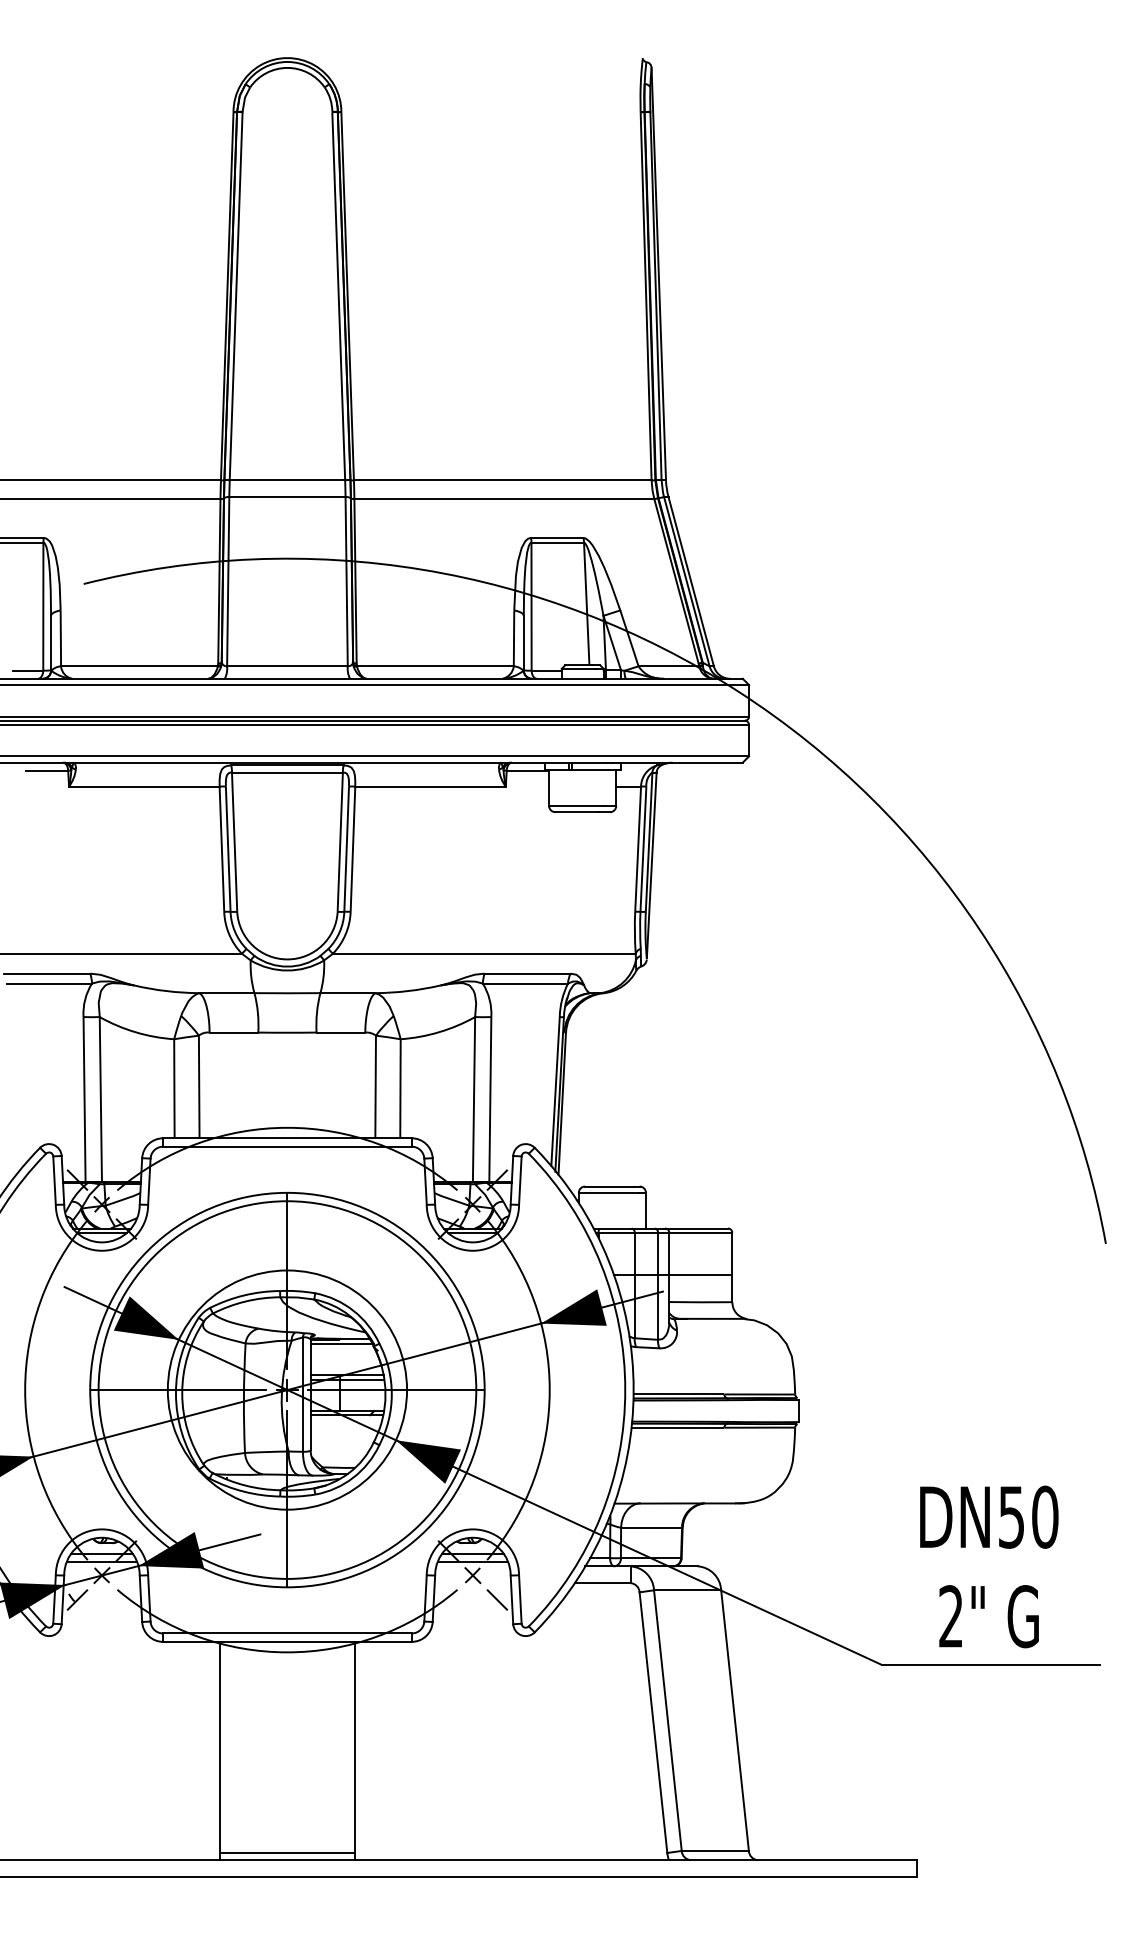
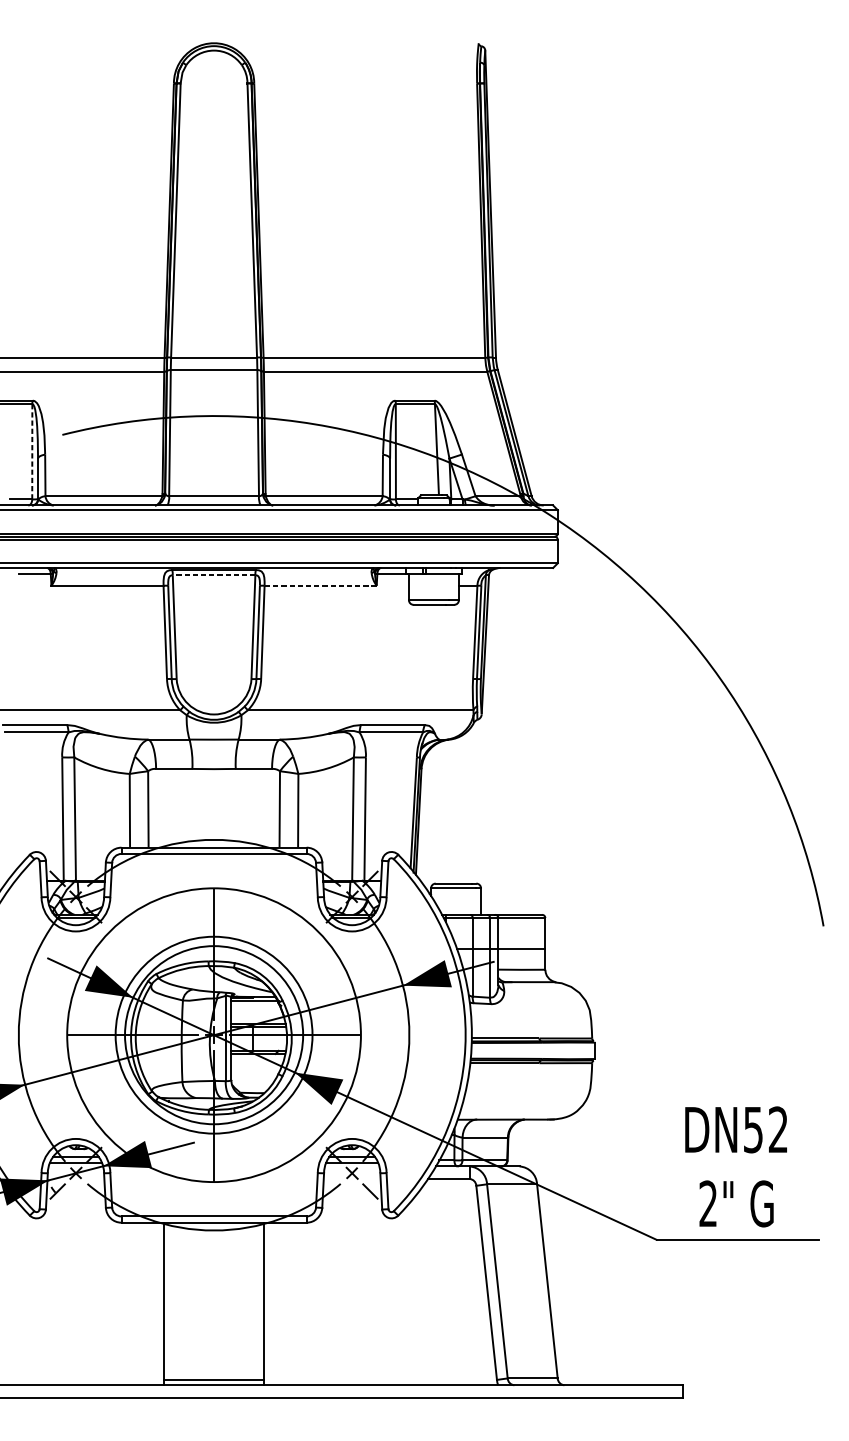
line: (43, 607) -> (32, 452), solid -> dashed
line: (286, 772) -> (213, 575), solid -> dashed
line: (430, 786) -> (320, 585), solid -> dashed
circle: (287, 1389) -> (214, 1034), size x0.7
text: (1045, 1516) -> (778, 1129), DN50 -> DN52

